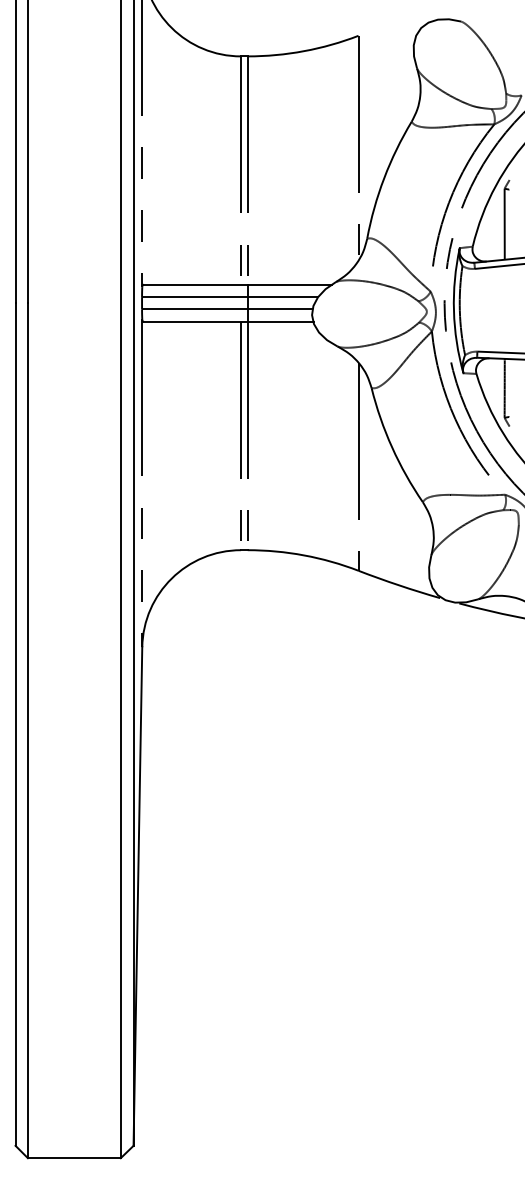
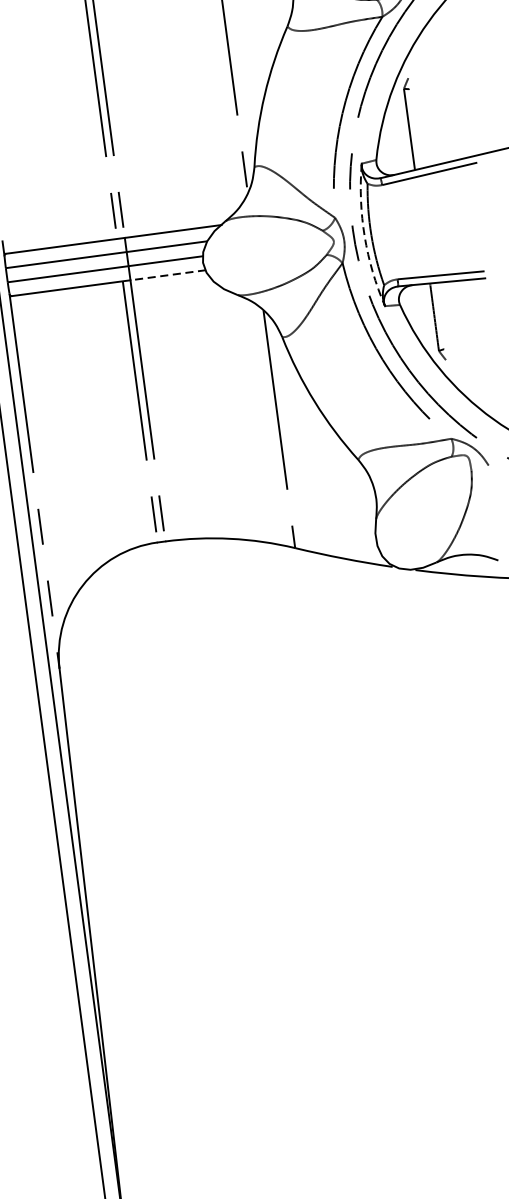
arc: (453, 310) -> (364, 235), solid -> dashed
line: (280, 321) -> (167, 274), solid -> dashed

